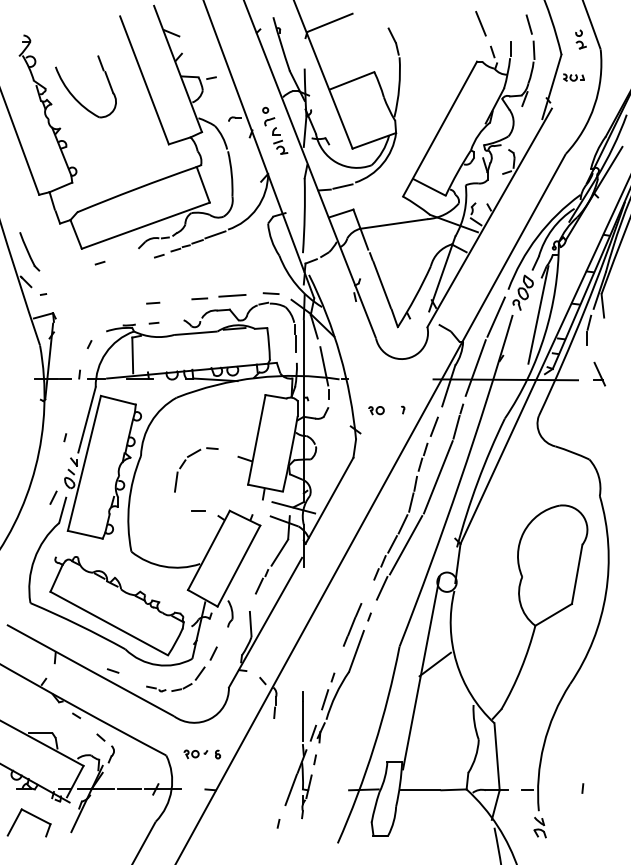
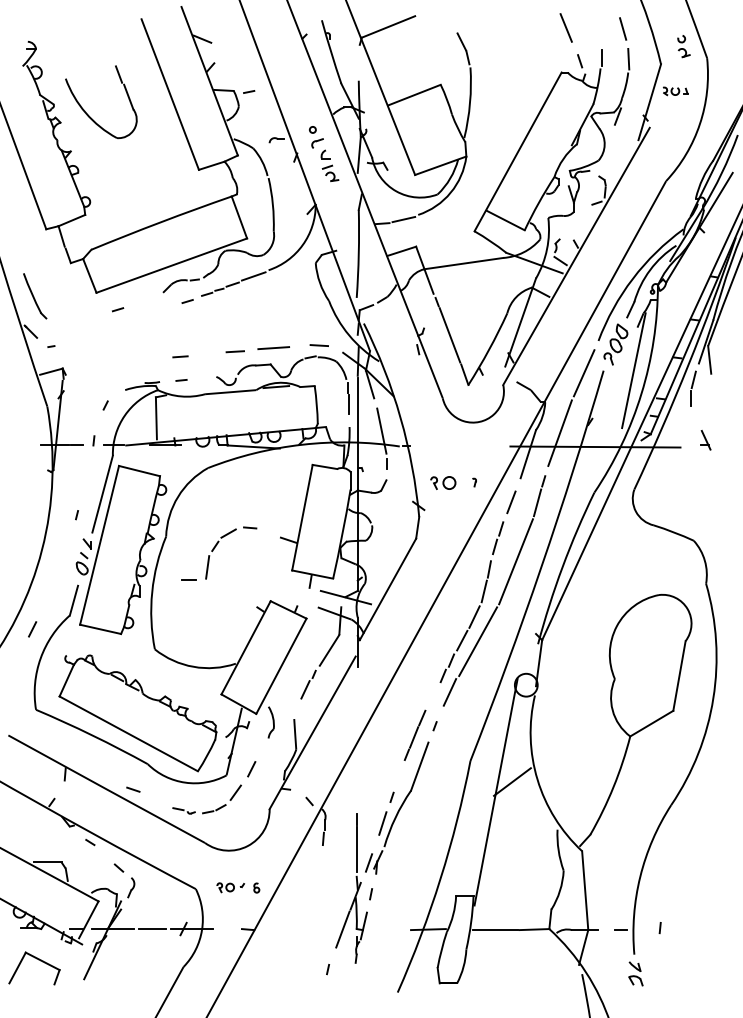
part: (599, 373) -> (705, 439), size x0.7
part: (376, 410) -> (443, 483), size x1.4
line: (53, 497) -> (32, 629), moved
line: (198, 510) -> (189, 579), moved
line: (582, 788) -> (659, 927), moved

